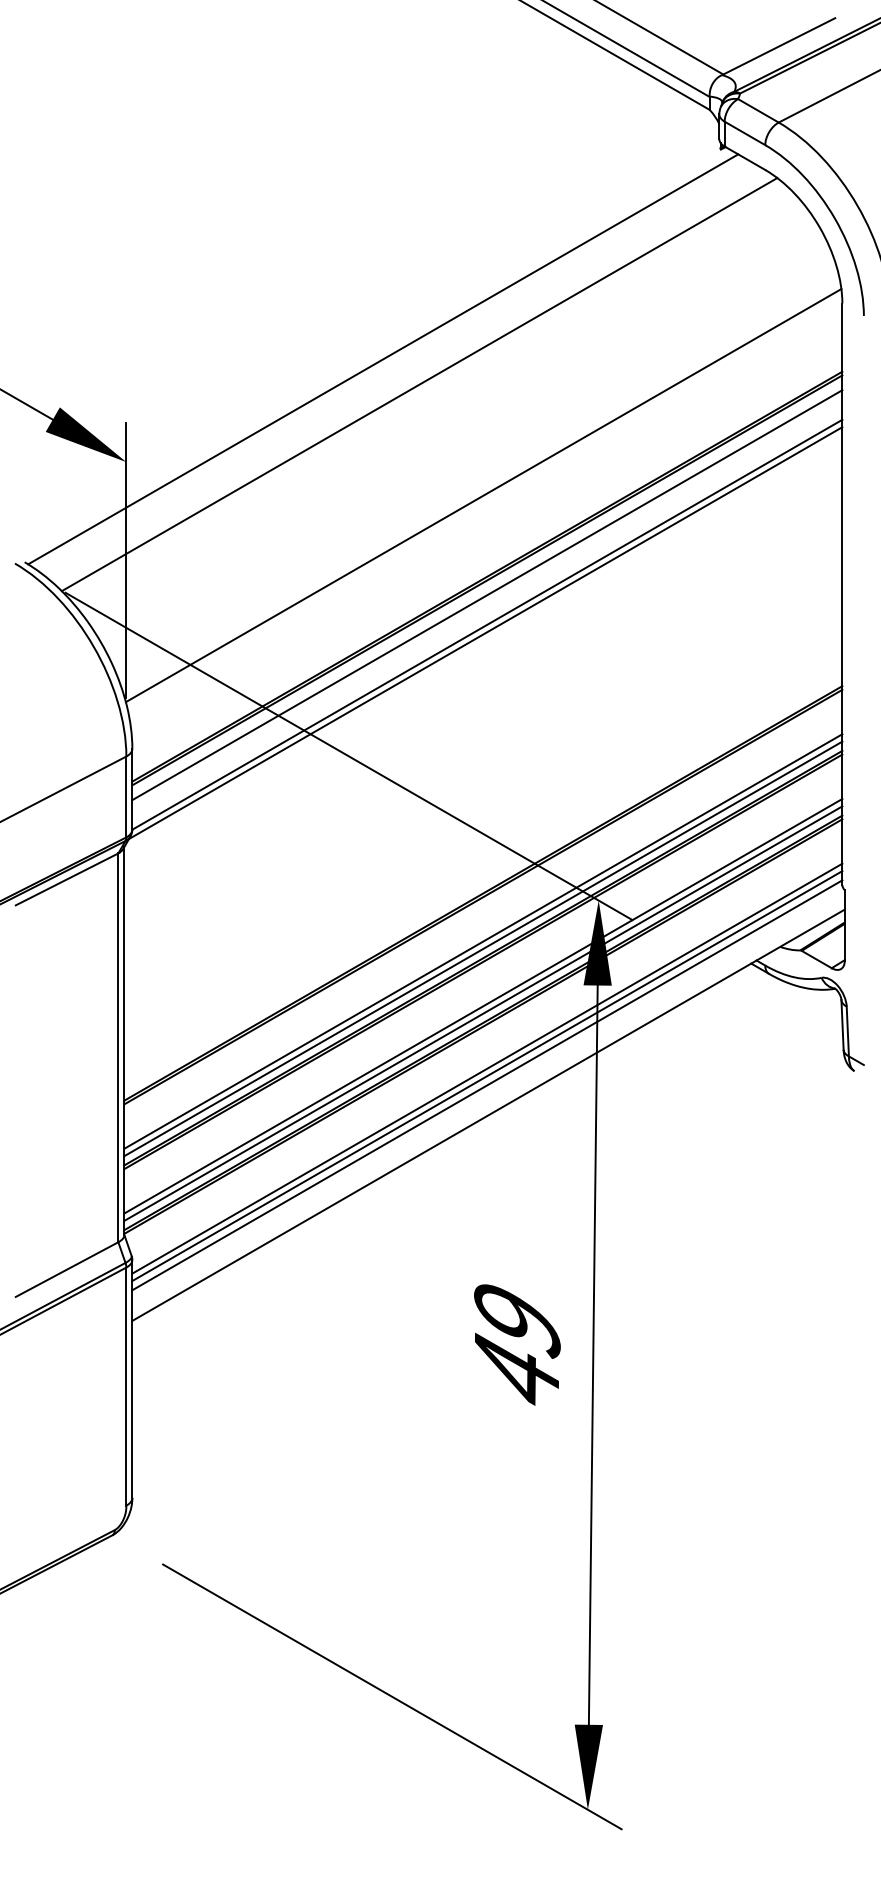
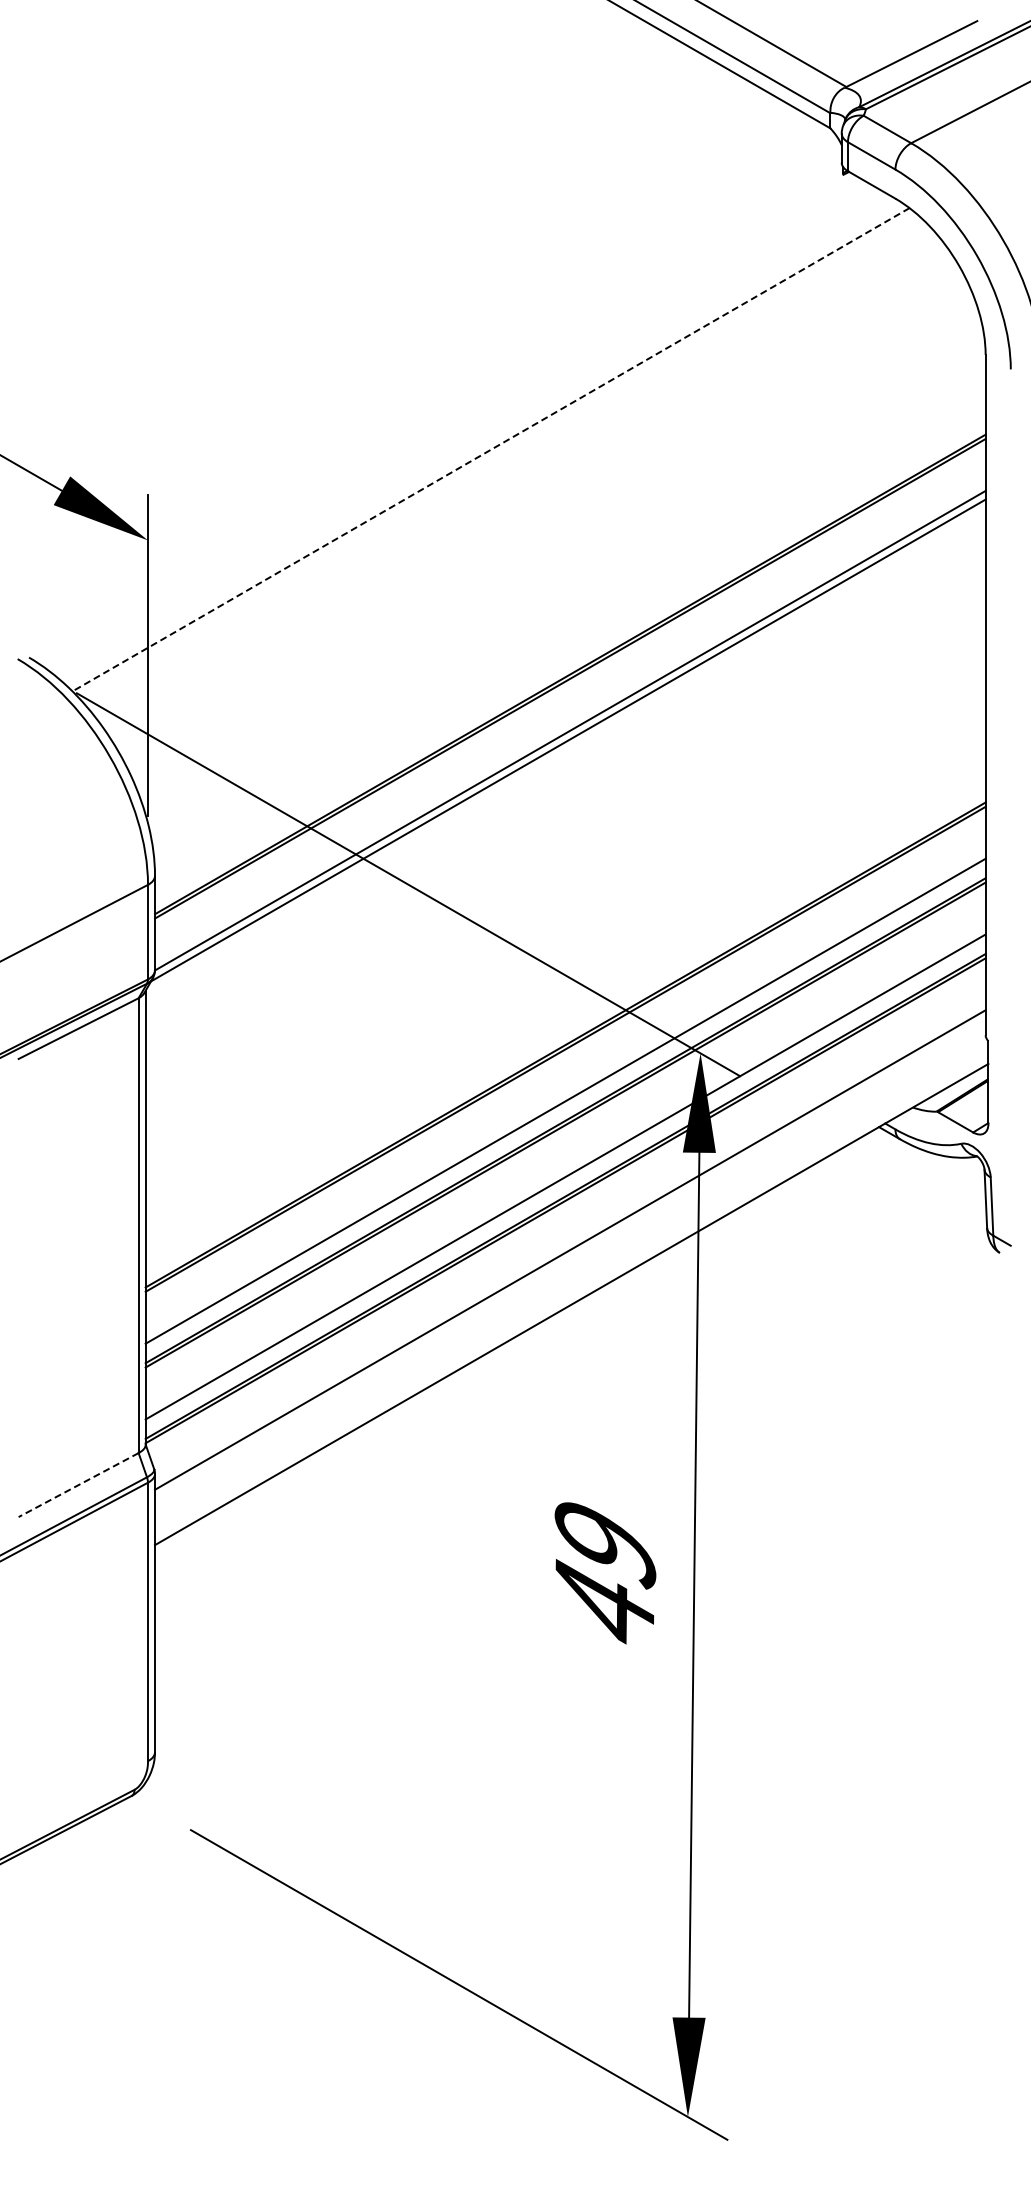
line: (383, 359) -> (448, 420), removed
line: (419, 385) -> (490, 450), solid -> dashed
line: (483, 495) -> (565, 579), removed
line: (487, 594) -> (570, 695), removed
line: (483, 948) -> (565, 1109), removed
line: (483, 1013) -> (565, 1185), removed
line: (487, 1075) -> (570, 1258), removed
line: (487, 1085) -> (570, 1269), removed
line: (66, 1269) -> (78, 1485), solid -> dashed

